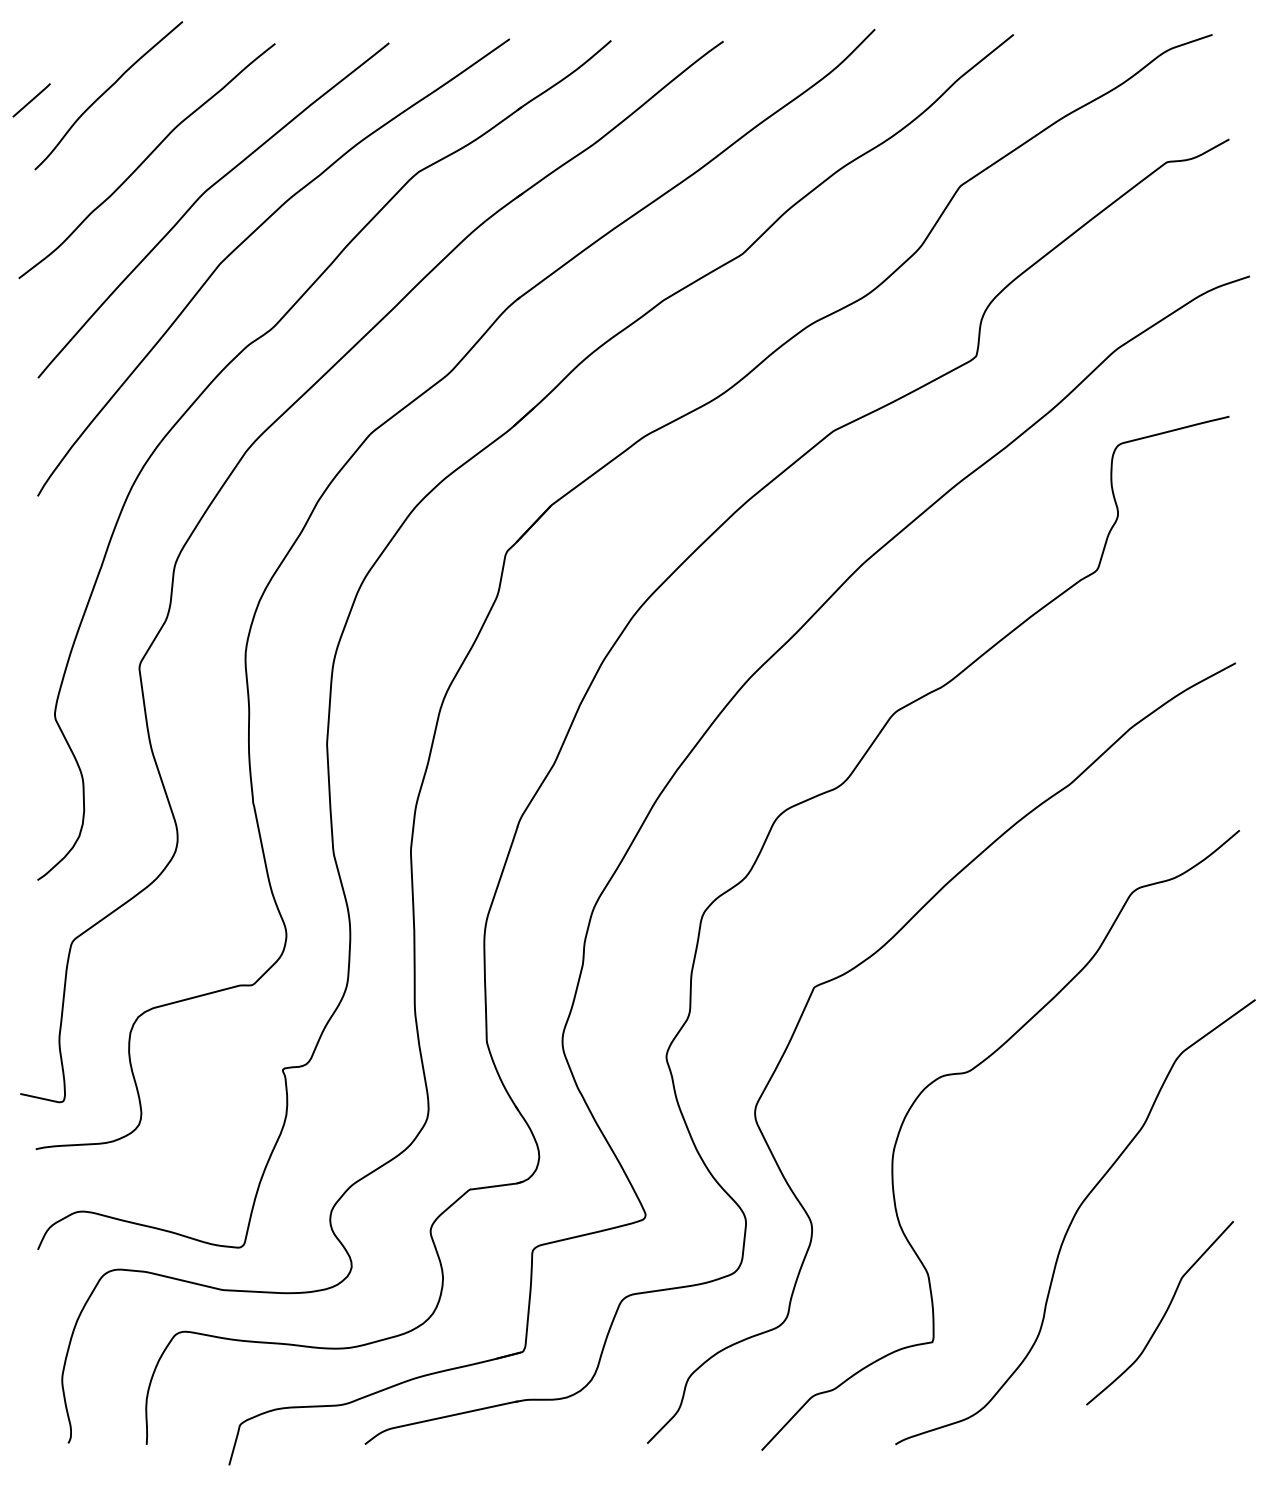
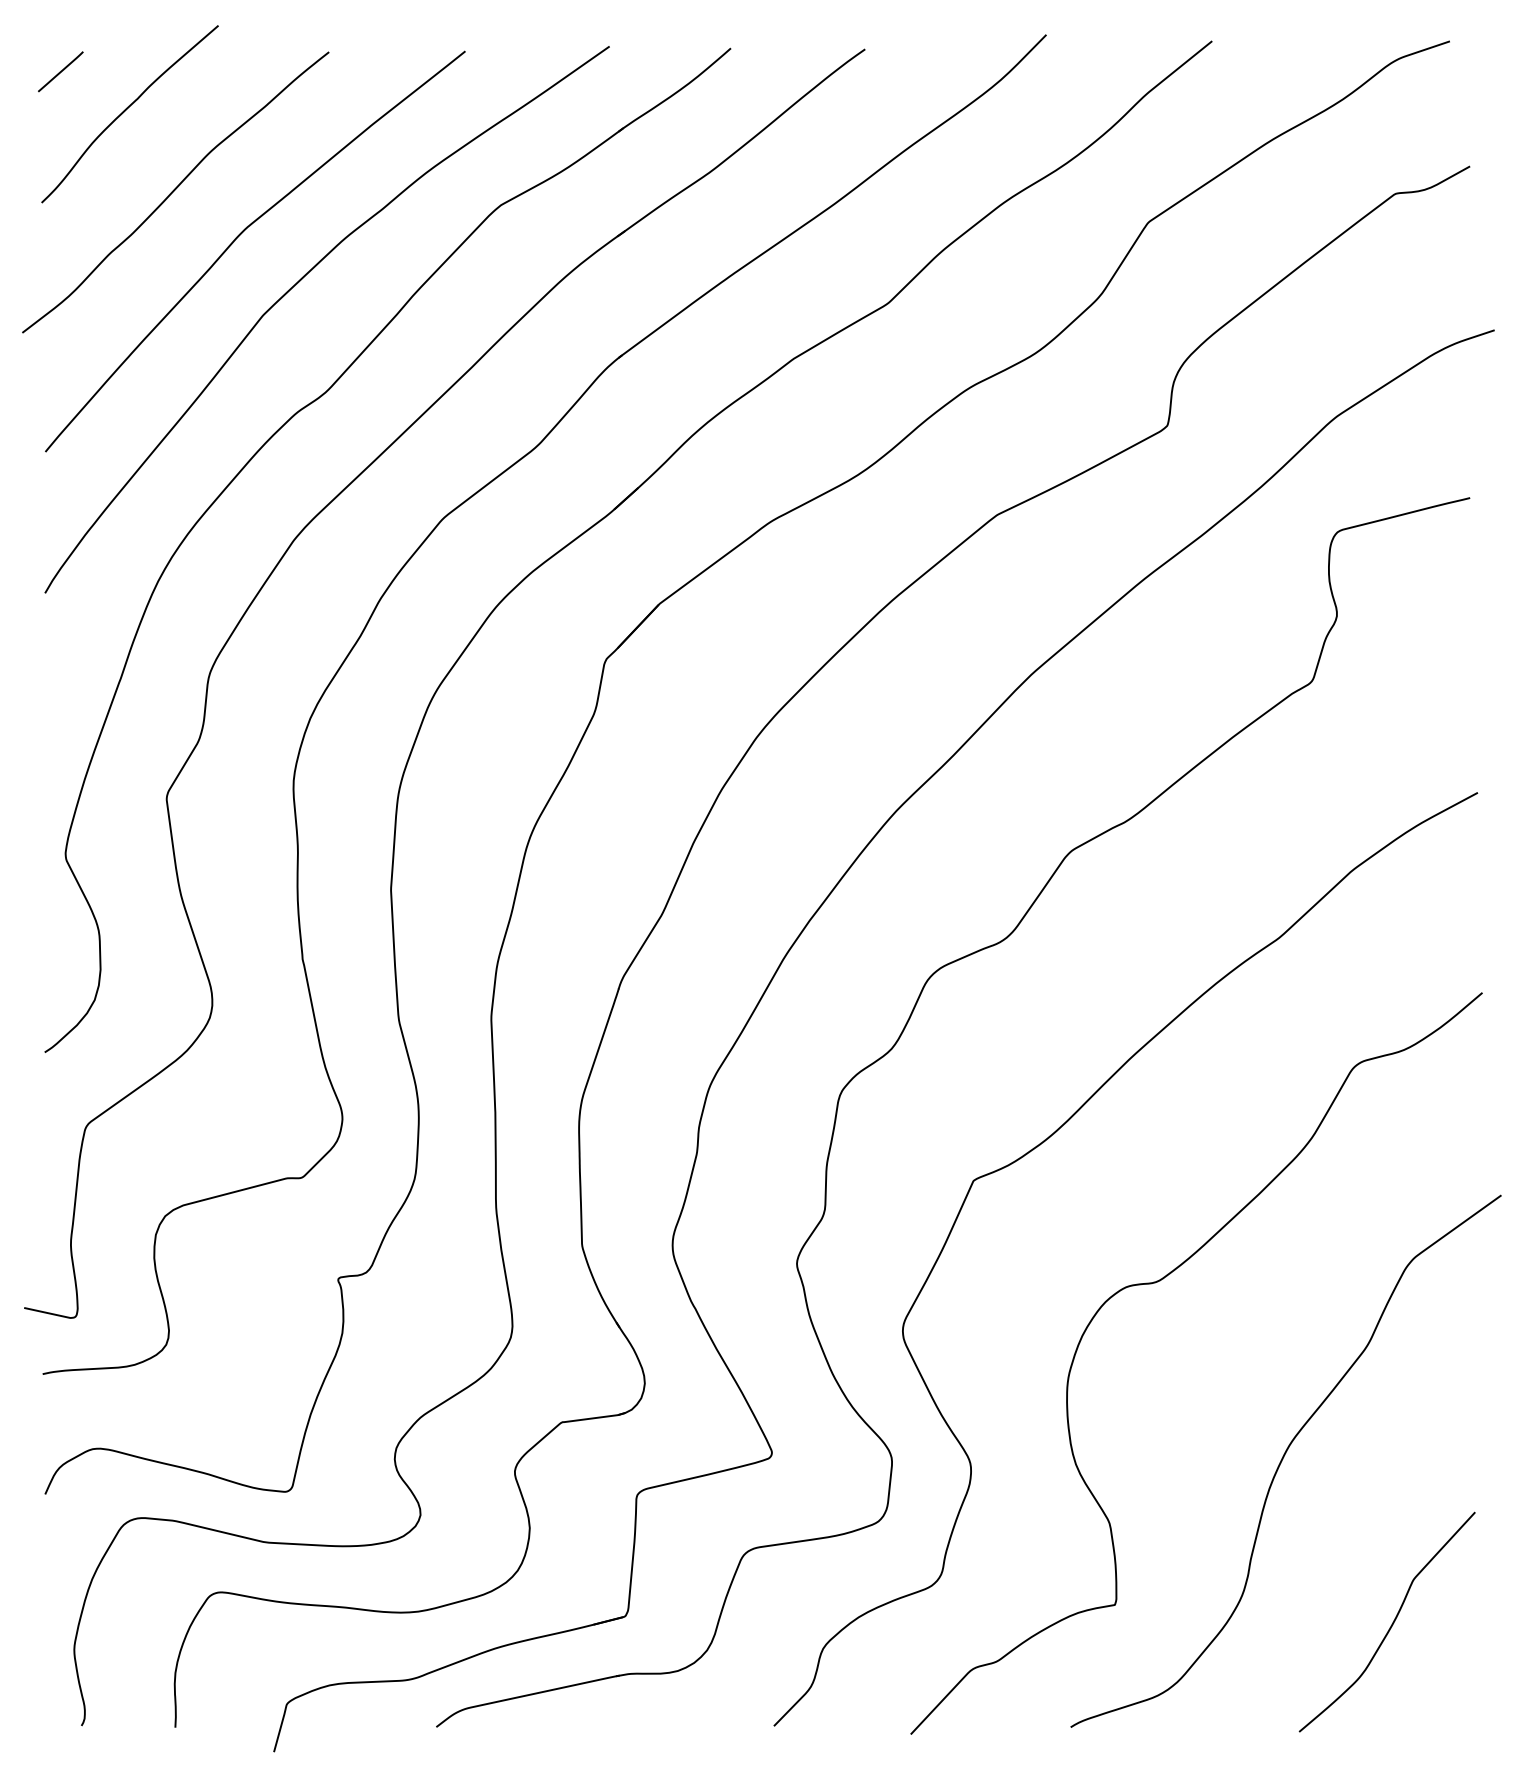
line: (31, 100) -> (60, 71), moved
curve: (1162, 1315) -> (1390, 1625), moved

